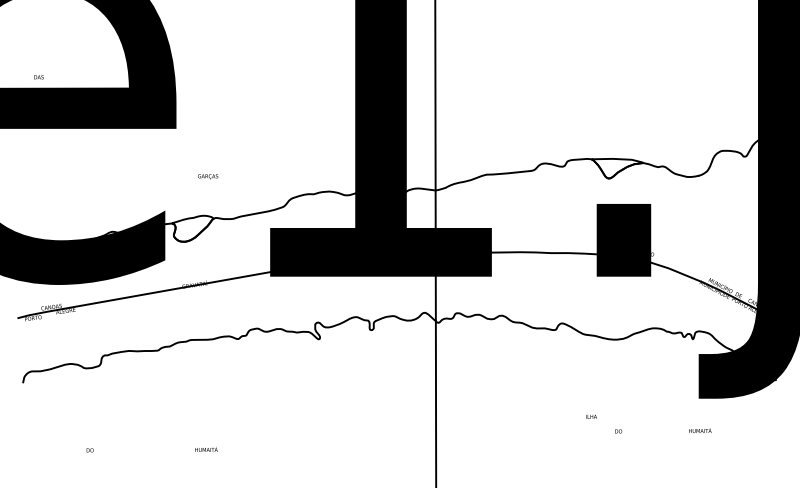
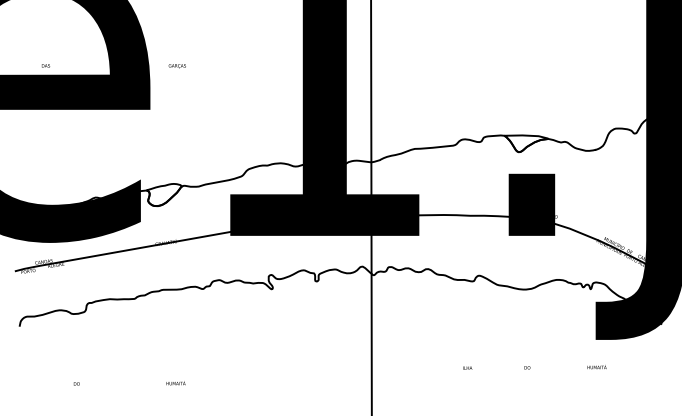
text: (38, 77) -> (45, 66), moved
text: (208, 176) -> (177, 66), moved
text: (591, 416) -> (467, 367), moved

